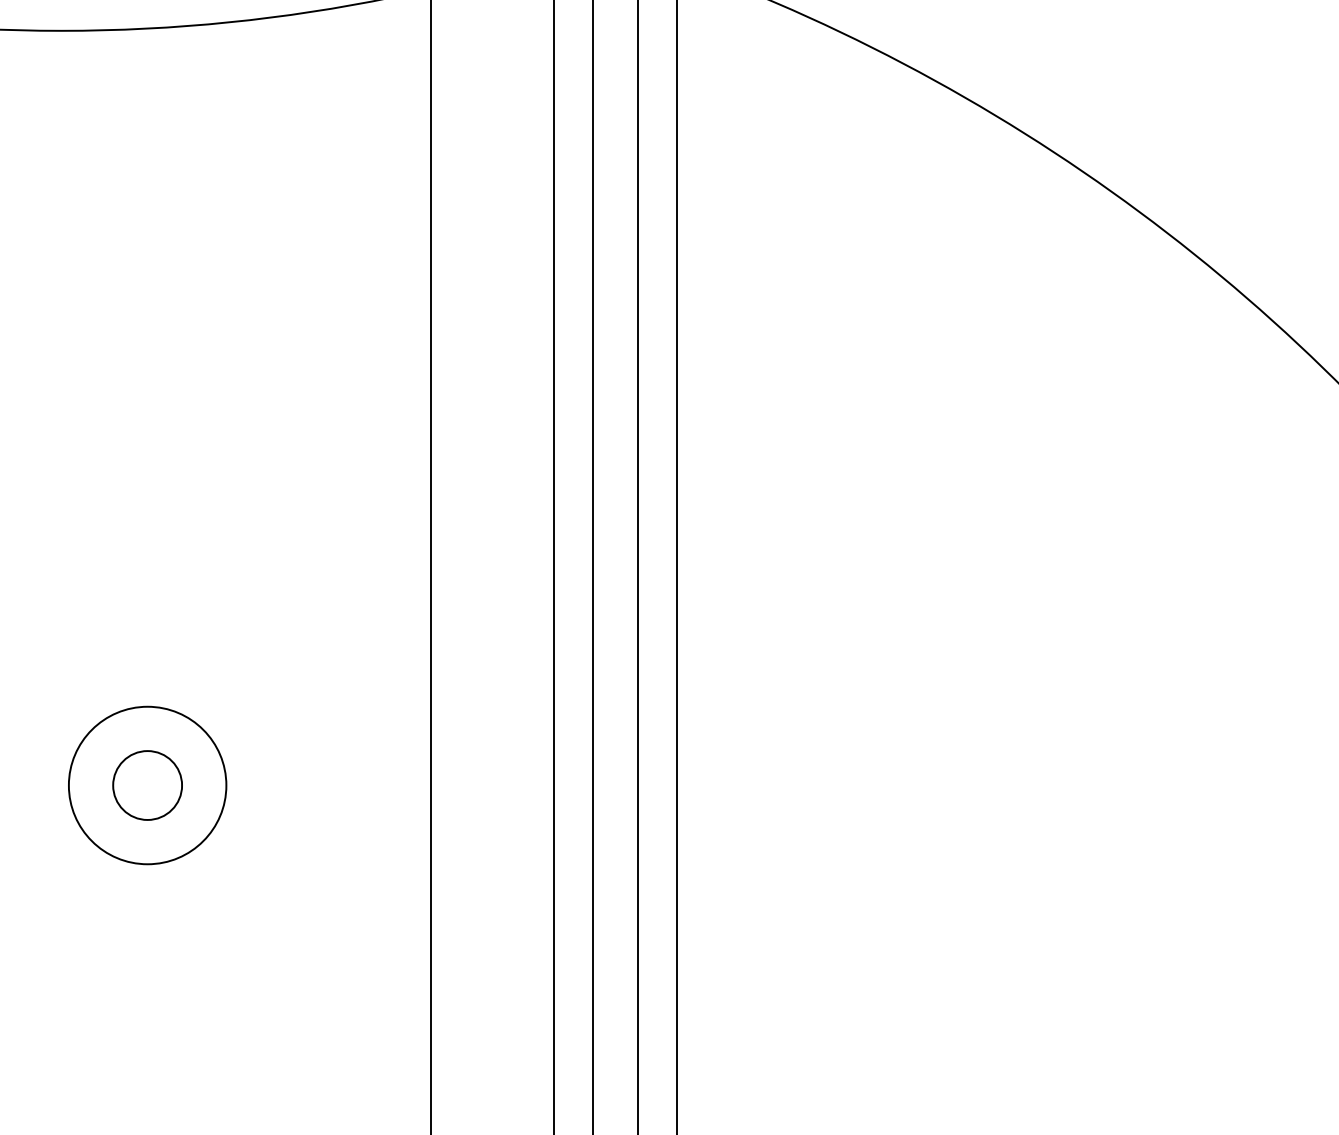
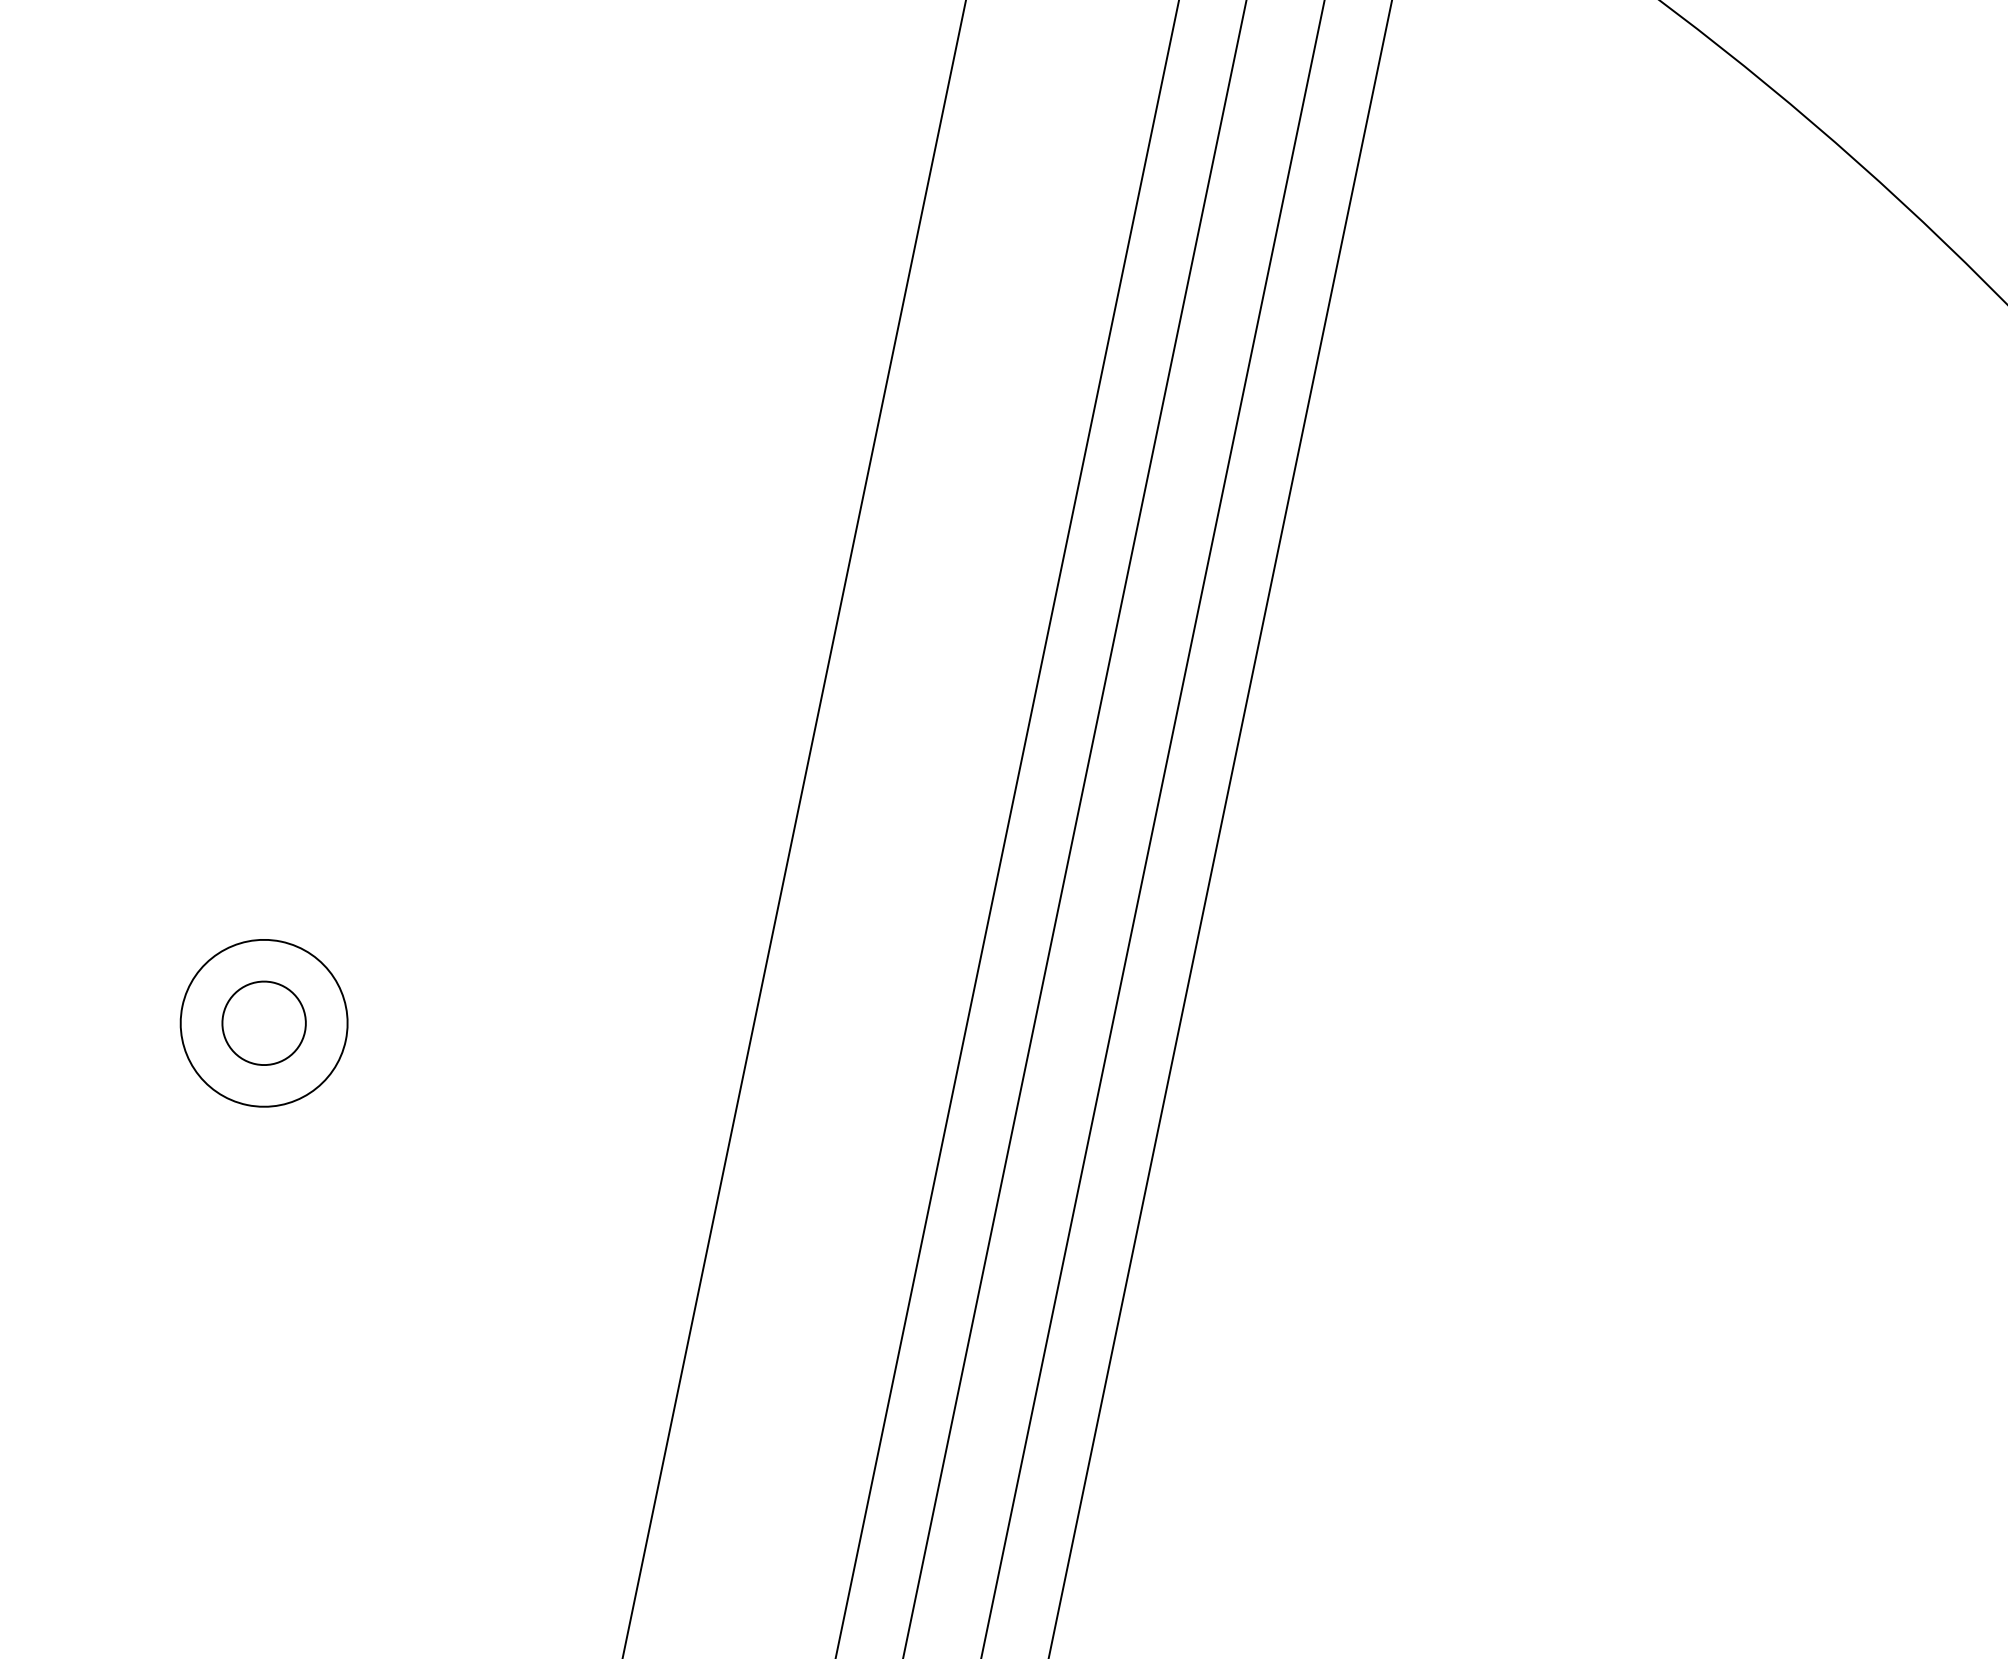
circle: (147, 785) -> (263, 1023), size x0.62
circle: (147, 785) -> (263, 1023), size x0.71

